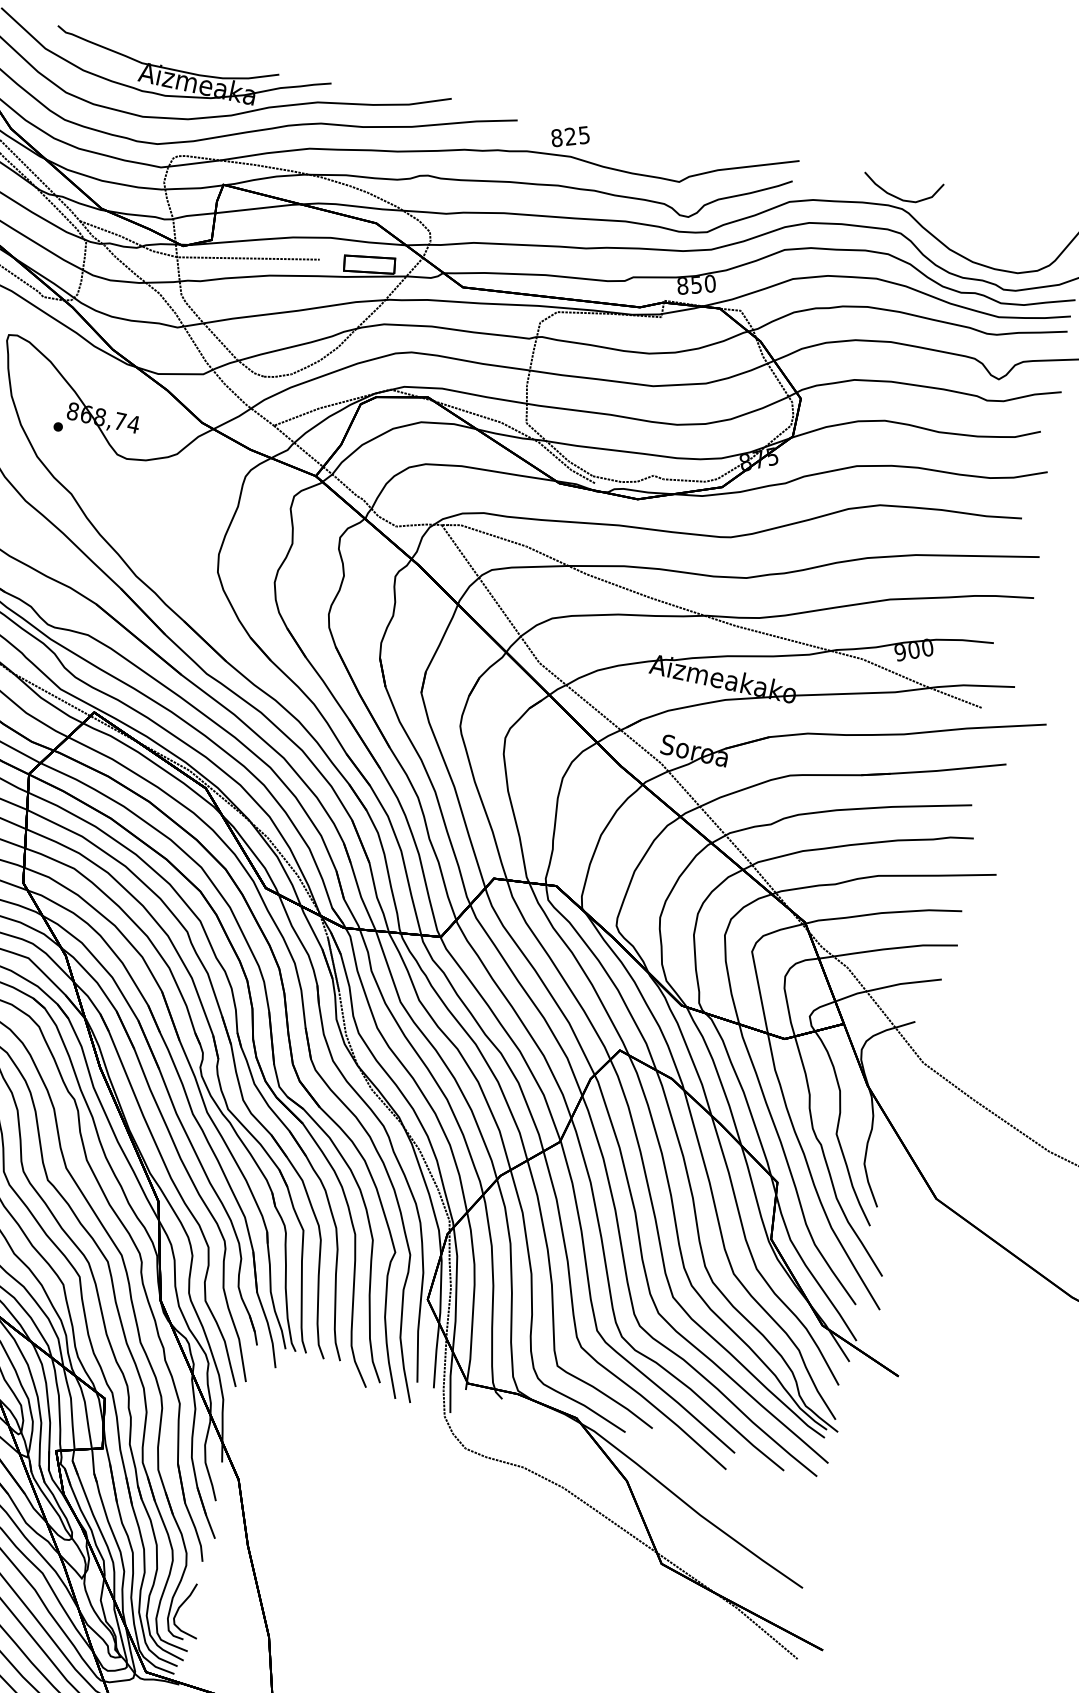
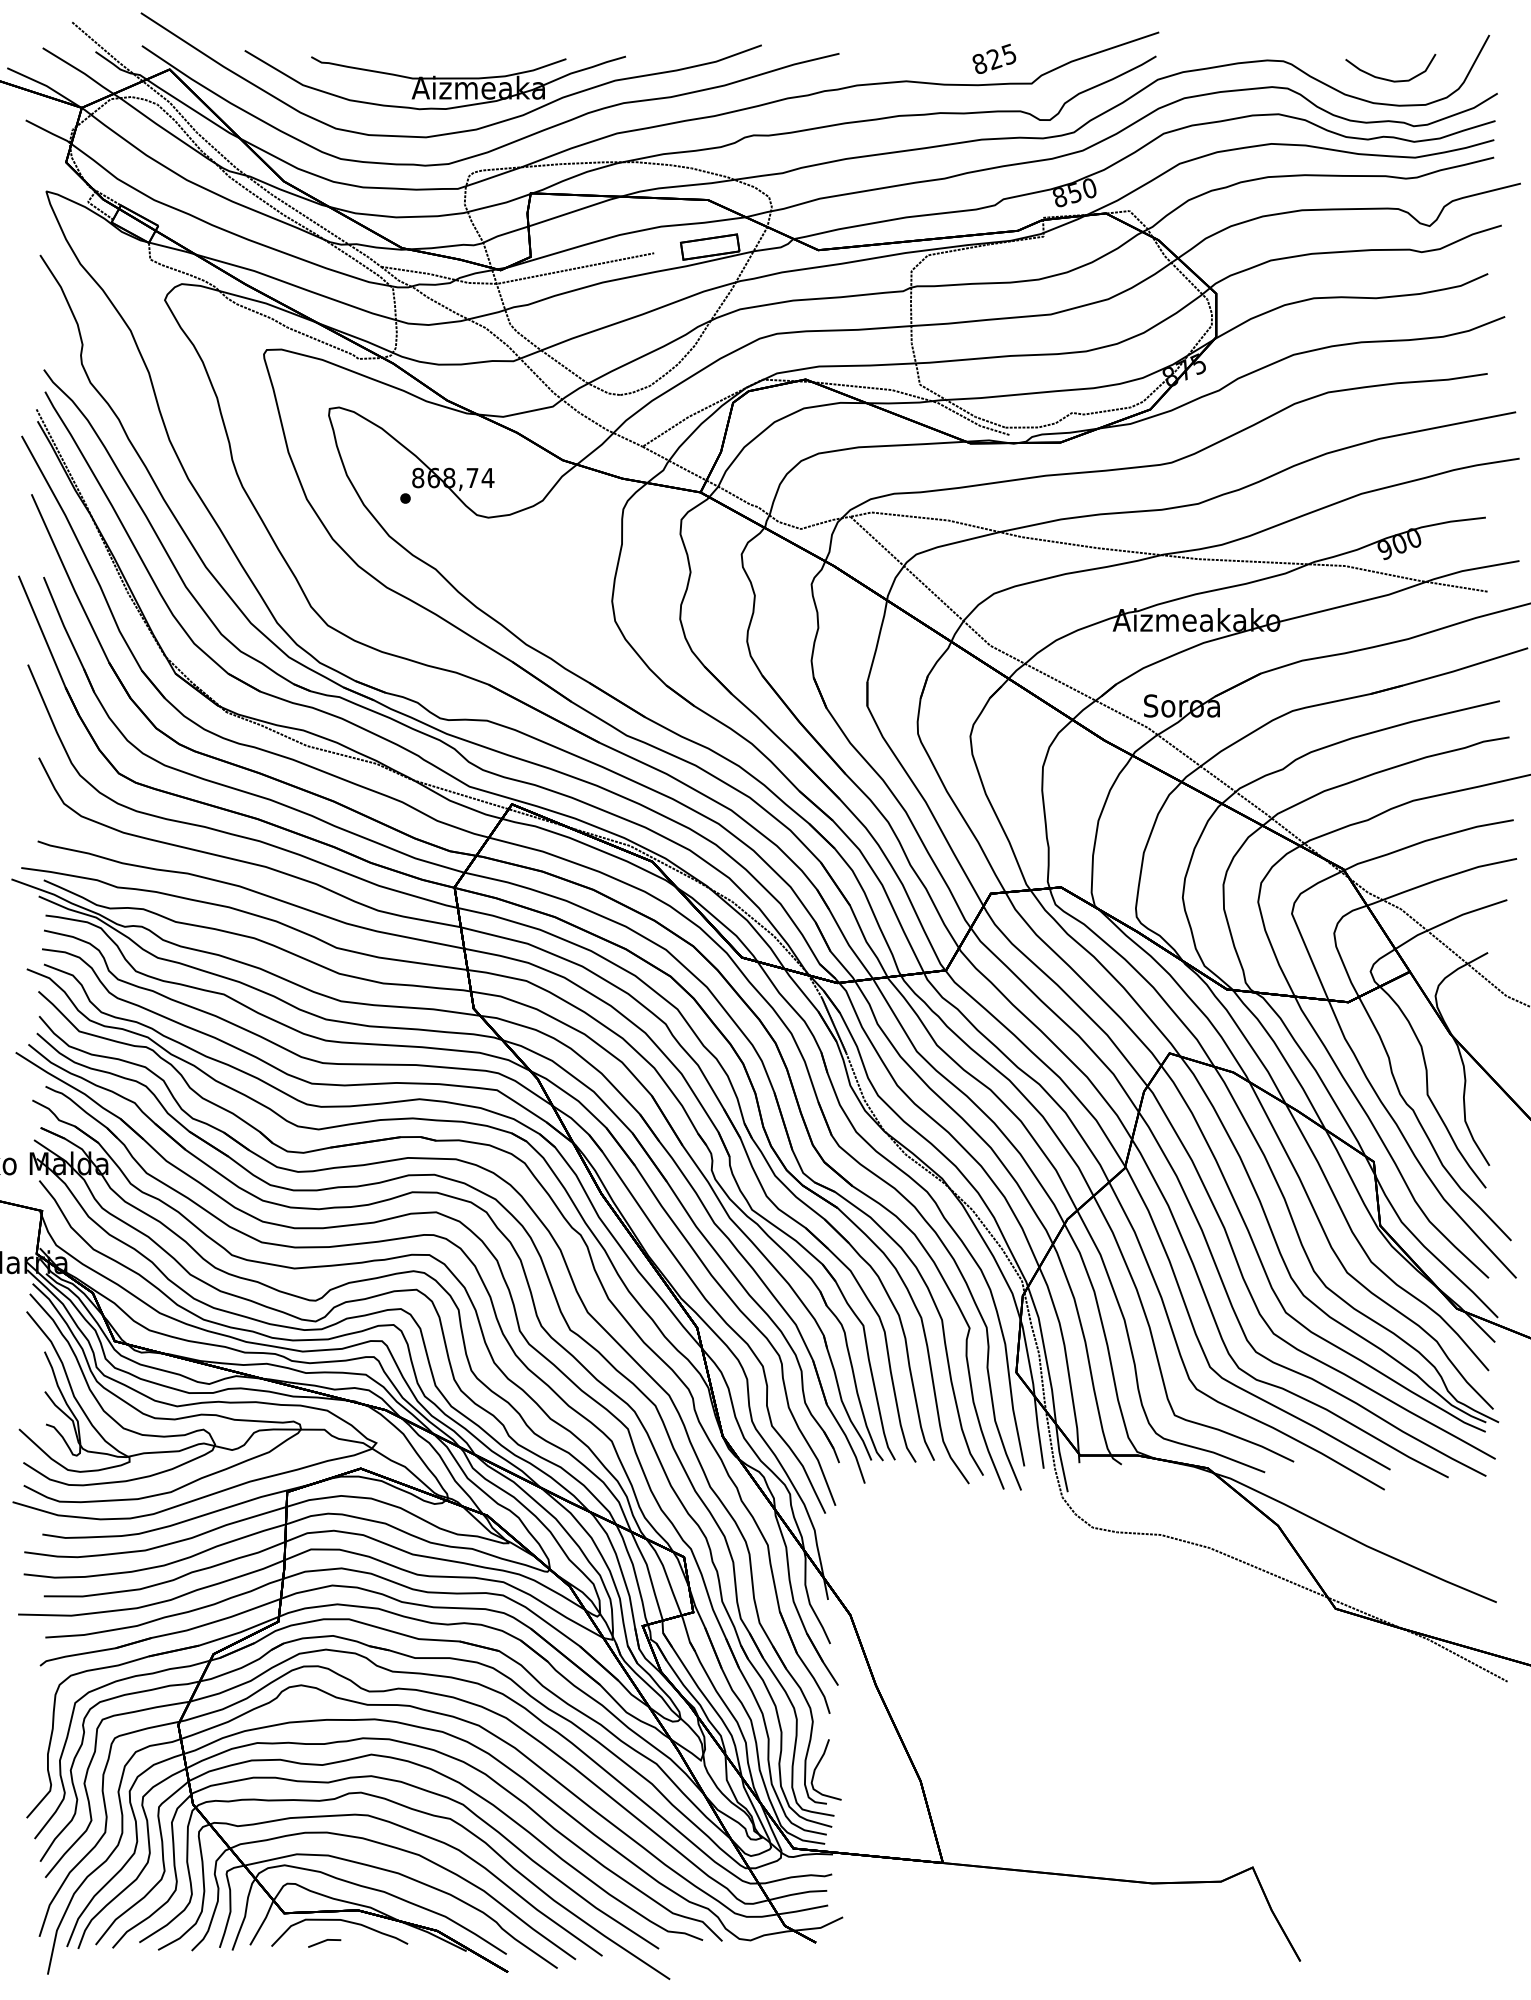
text: (570, 136) -> (994, 58), moved
curve: (896, 196) -> (1386, 78), moved

